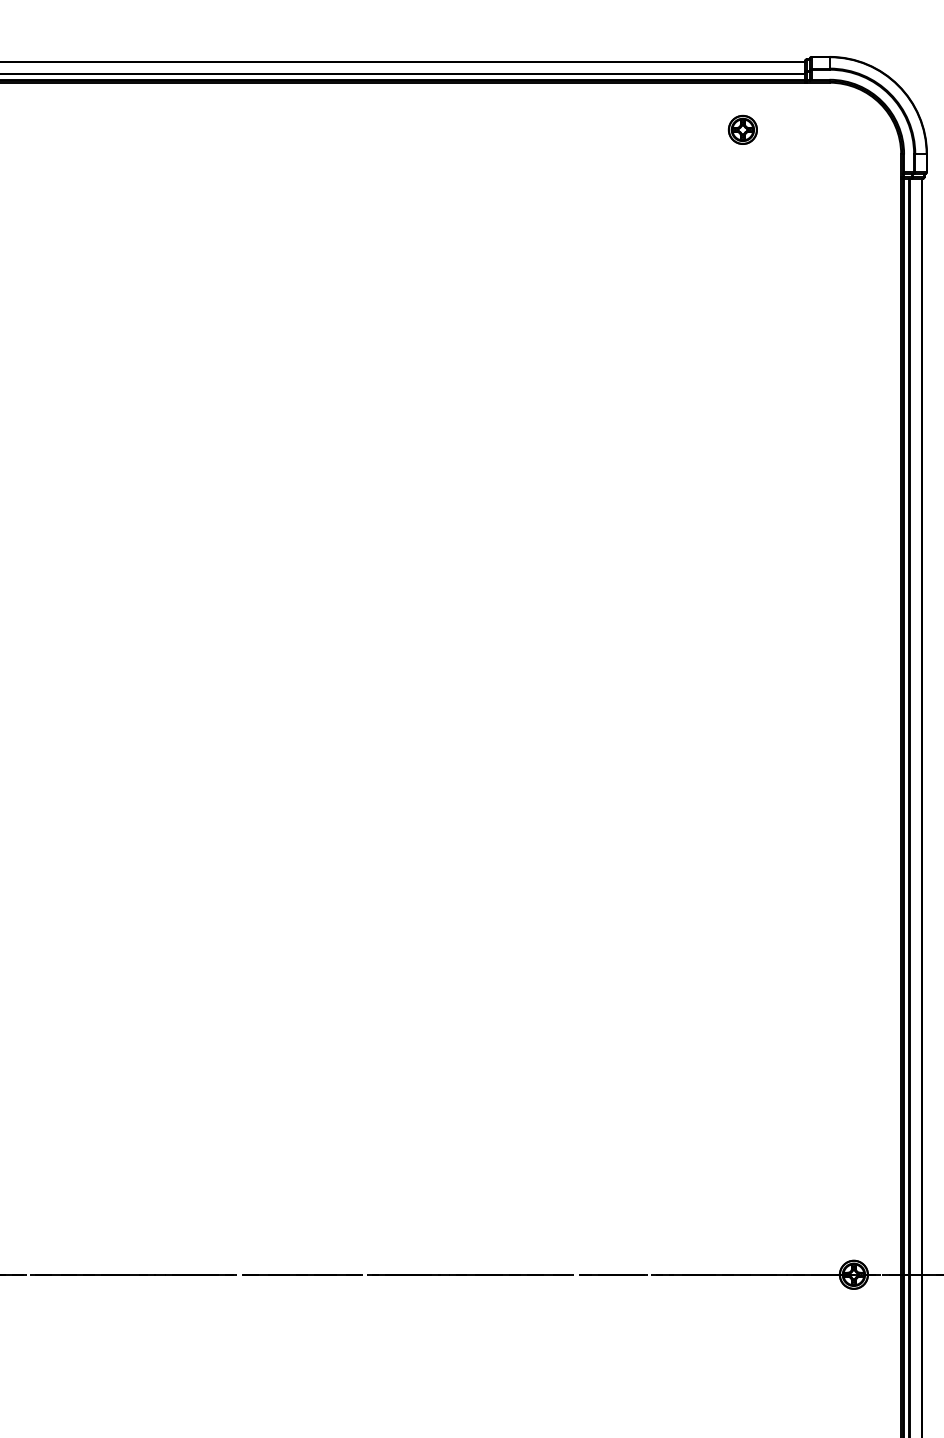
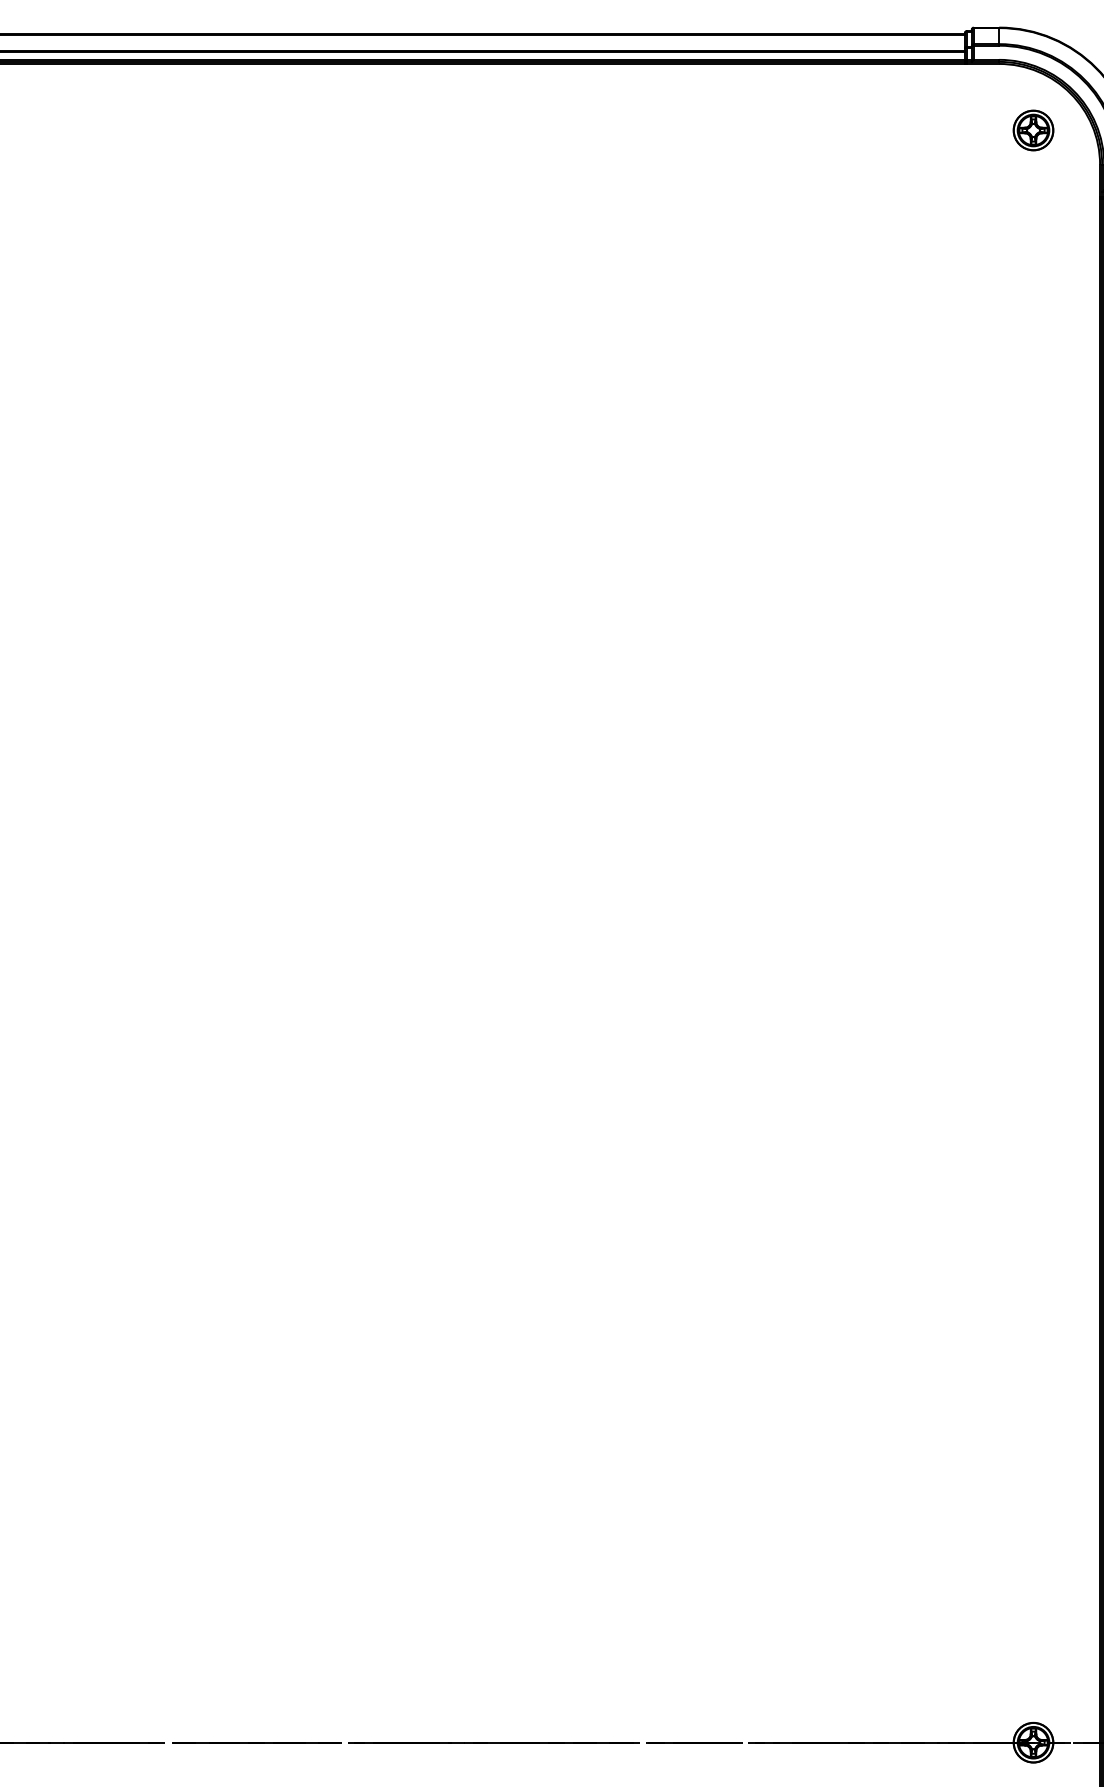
part: (742, 129) -> (1032, 129), moved

